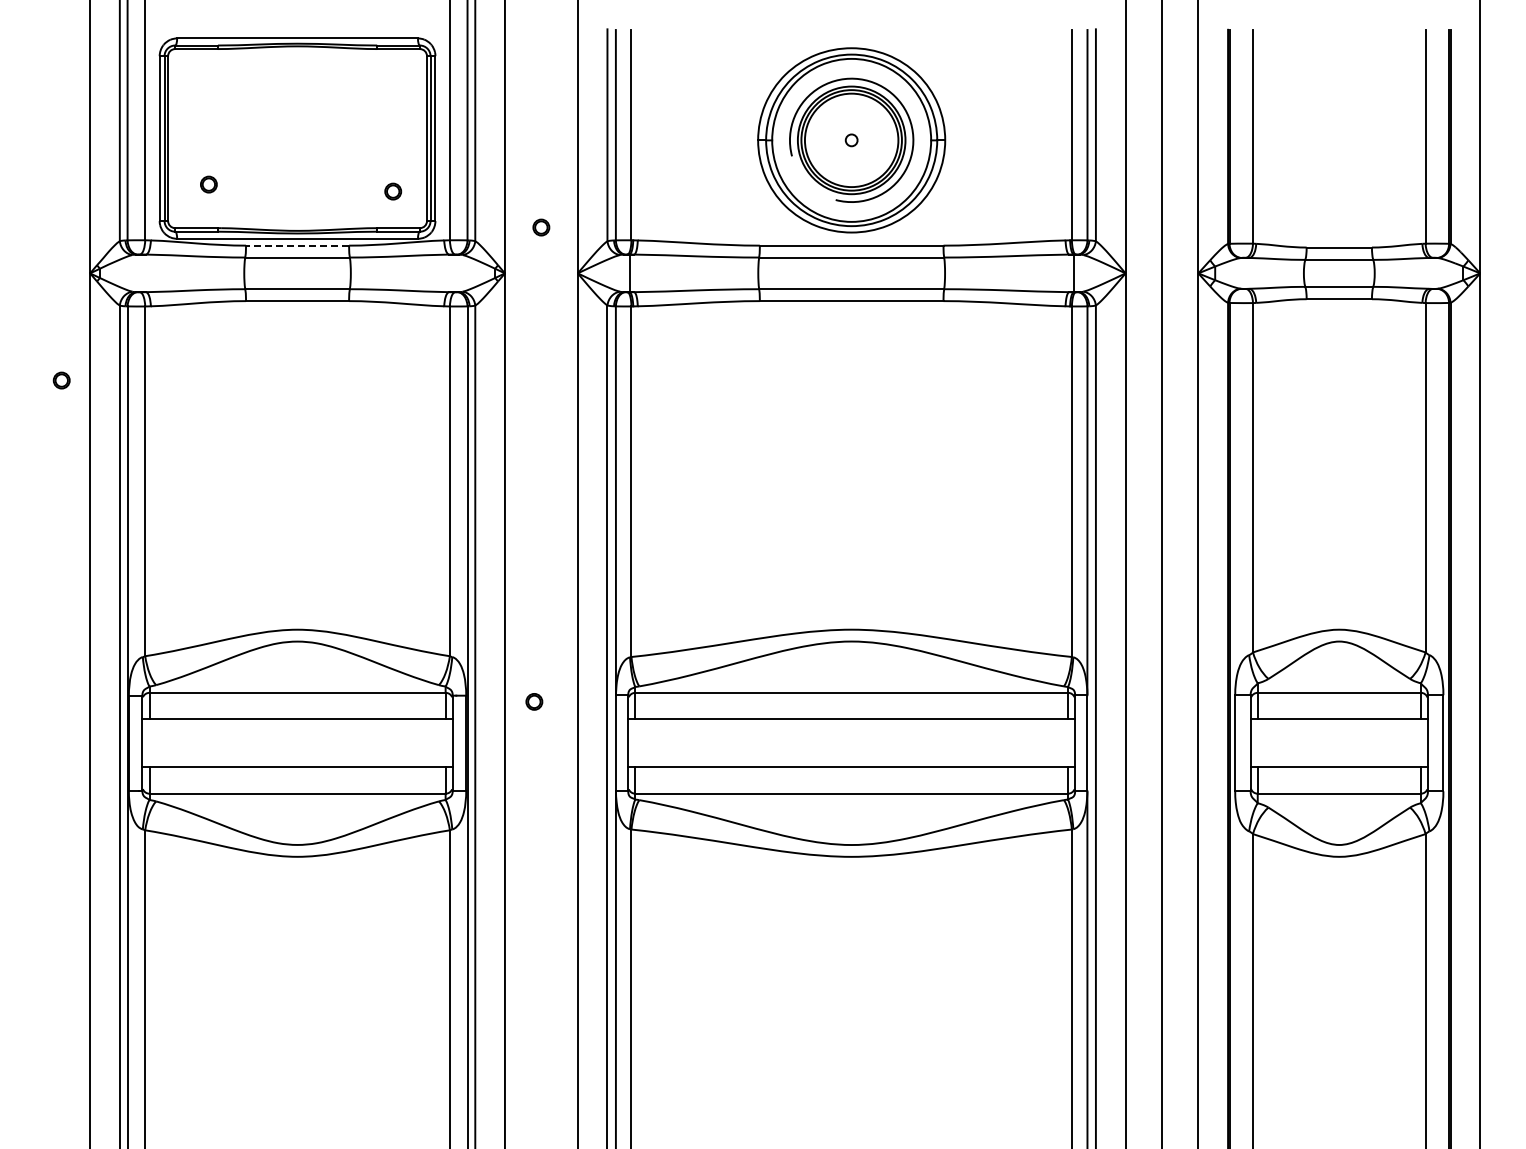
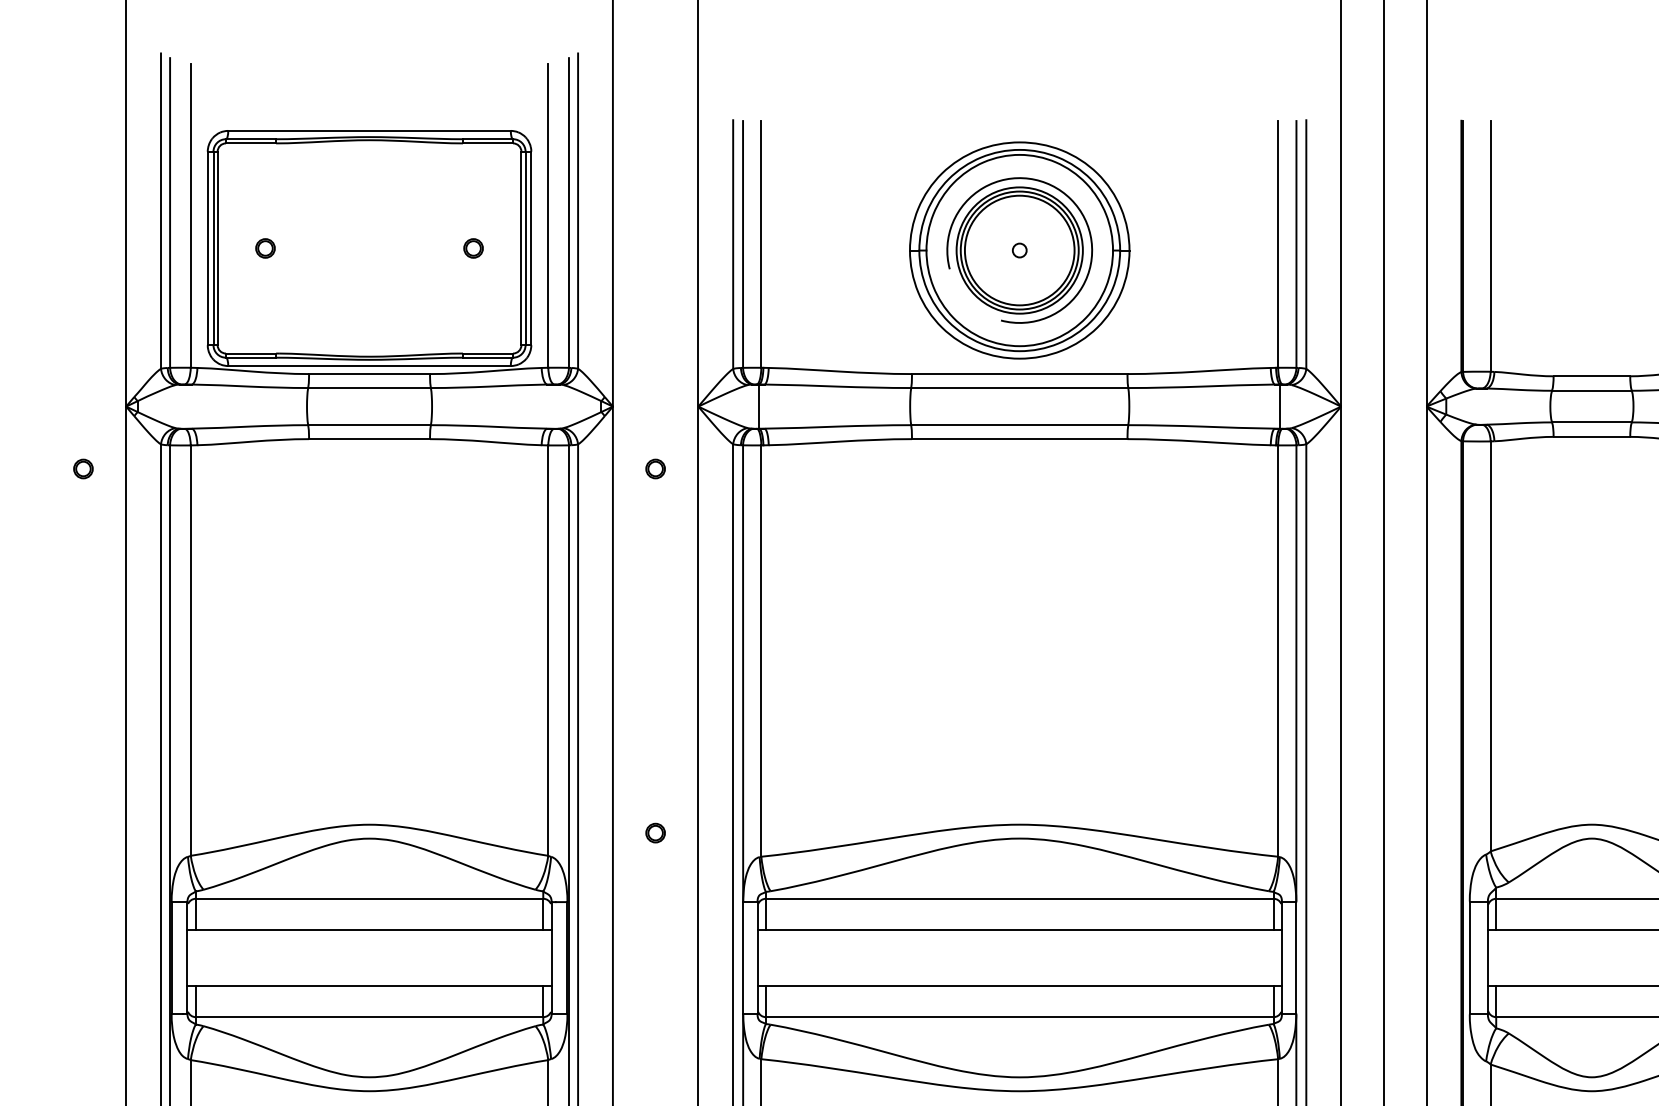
part: (208, 184) -> (265, 248), moved
part: (393, 191) -> (473, 248), moved
part: (541, 227) -> (655, 468), moved
line: (297, 245) -> (369, 373), dashed -> solid
part: (61, 380) -> (83, 468), moved
part: (534, 701) -> (655, 832), moved

